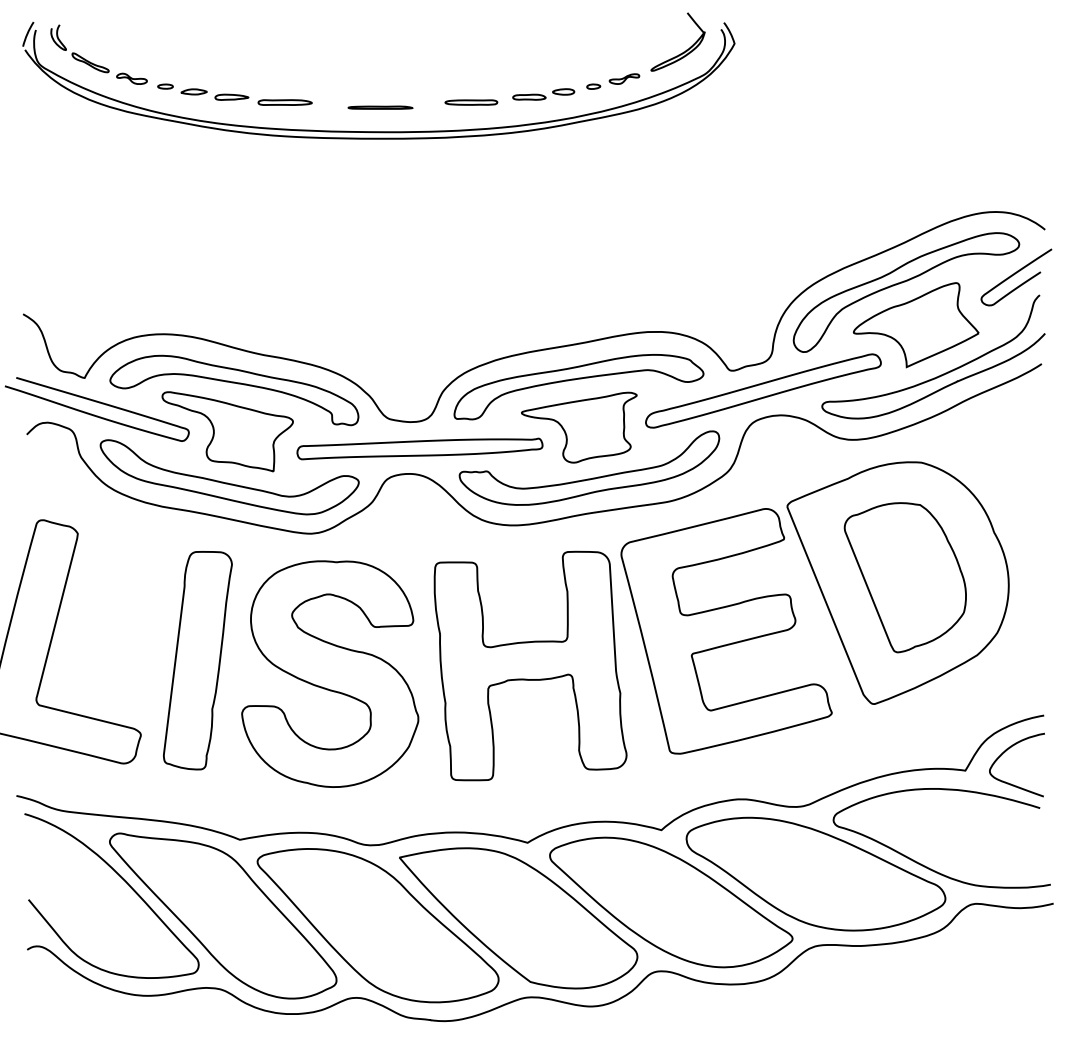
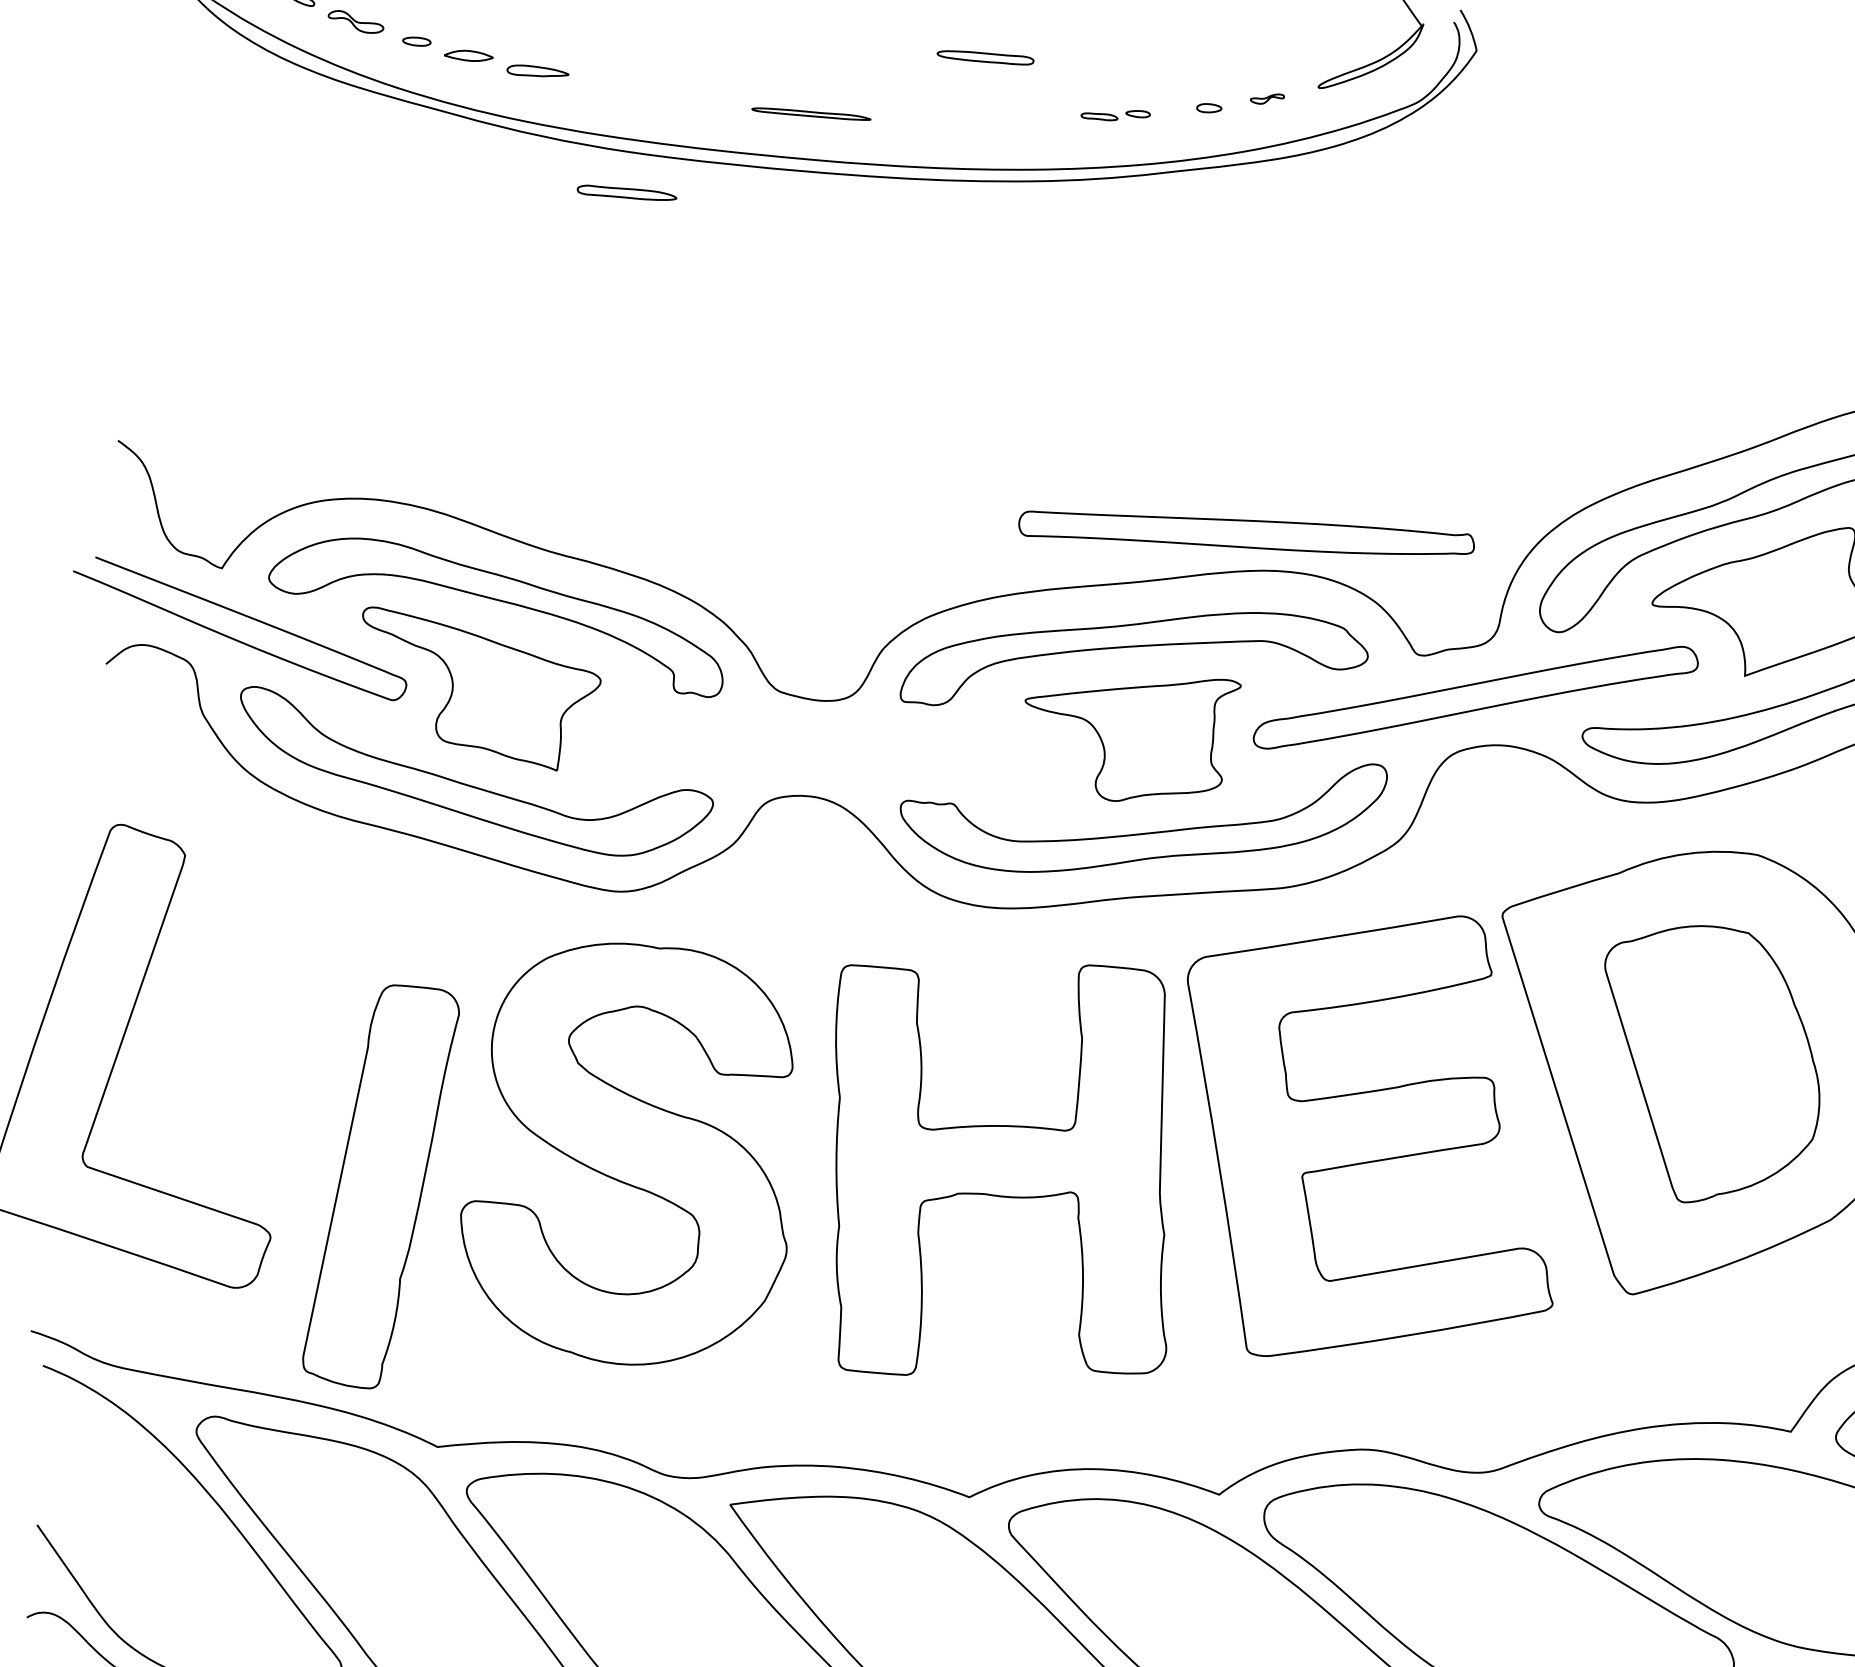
part: (624, 78) -> (1267, 97), size x0.6
part: (543, 94) -> (1115, 114), size x0.6
part: (284, 102) -> (625, 193), moved
part: (471, 102) -> (985, 57), moved
part: (419, 448) -> (1245, 534), moved
part: (197, 660) -> (380, 1186), moved

